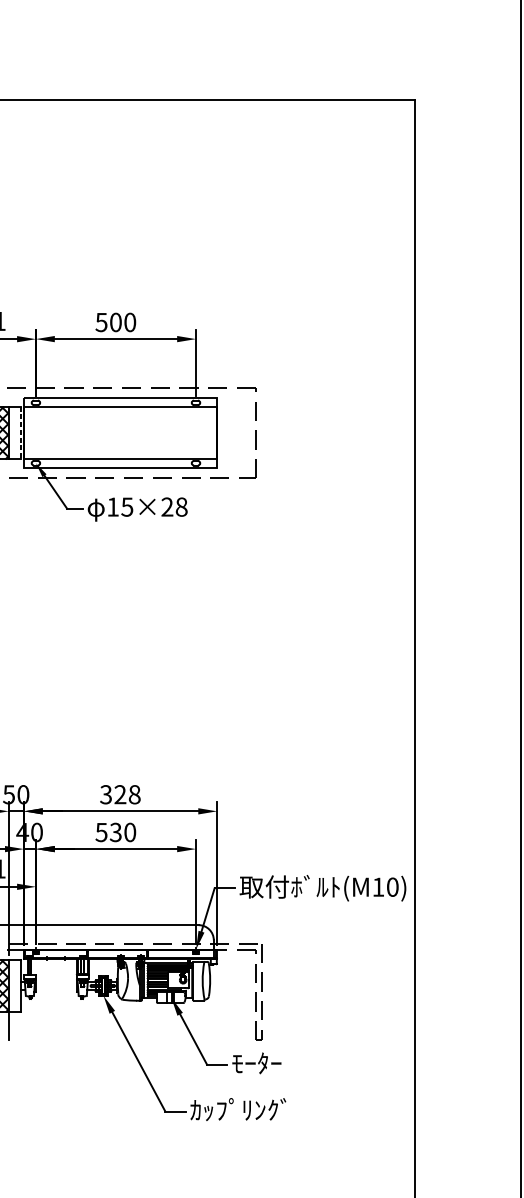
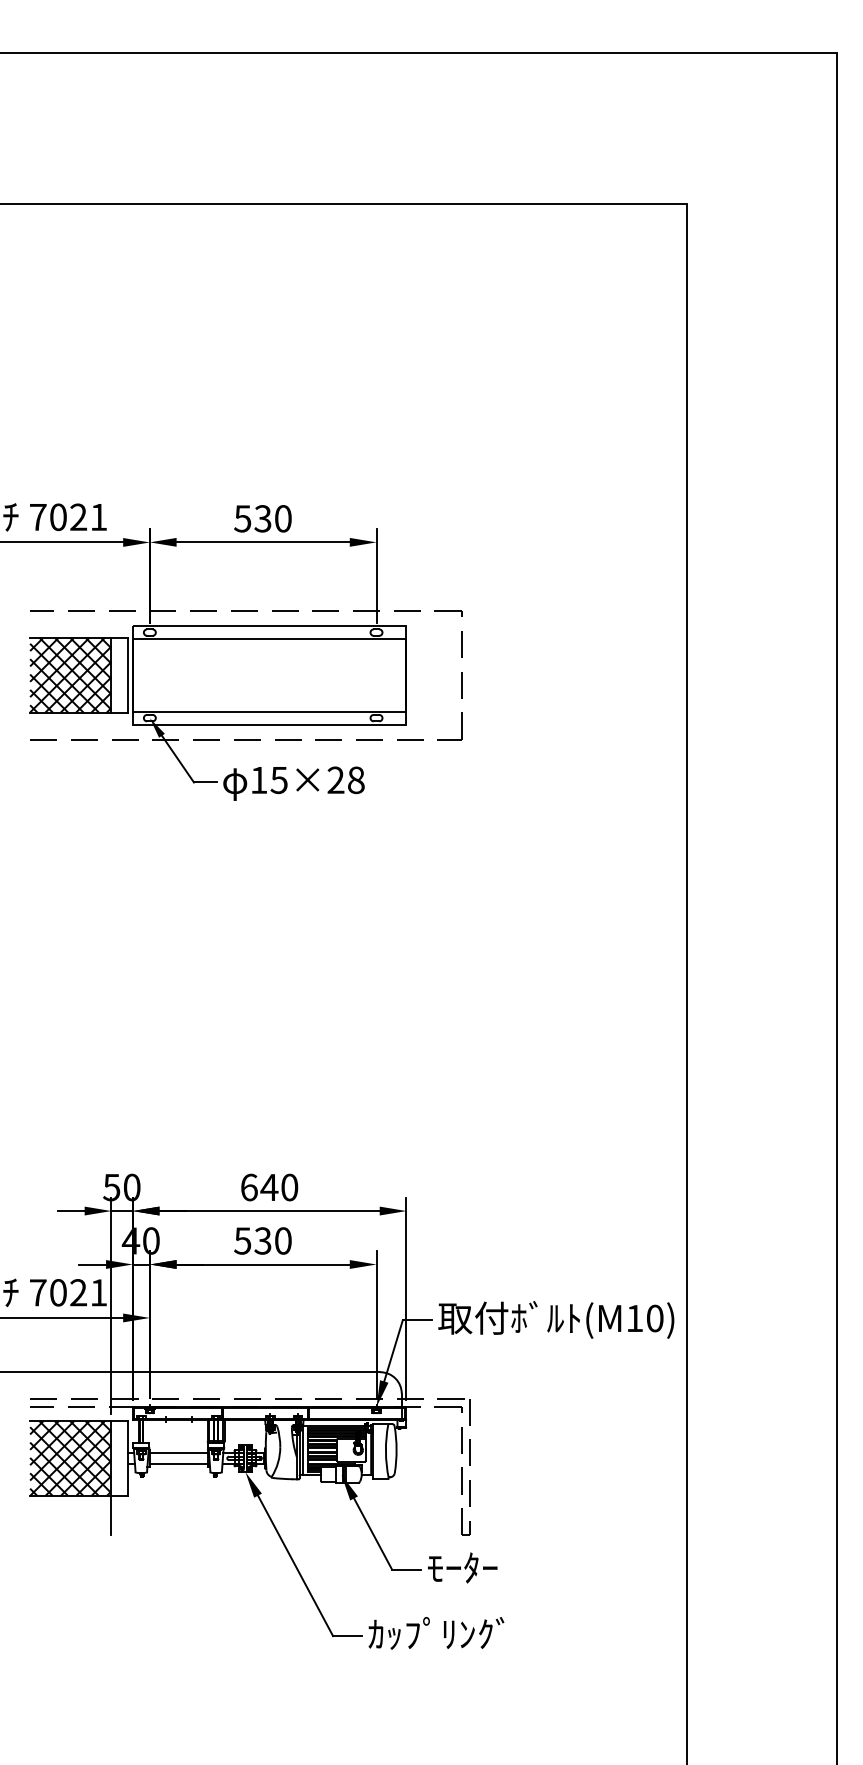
text: (115, 322) -> (262, 518), 500 -> 530
line: (20, 433) -> (128, 675), dashed -> solid
text: (120, 794) -> (269, 1187), 328 -> 640
line: (56, 982) -> (178, 1453), added
line: (56, 989) -> (178, 1463), added

